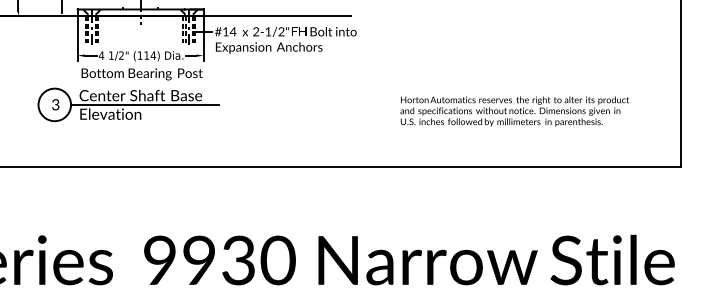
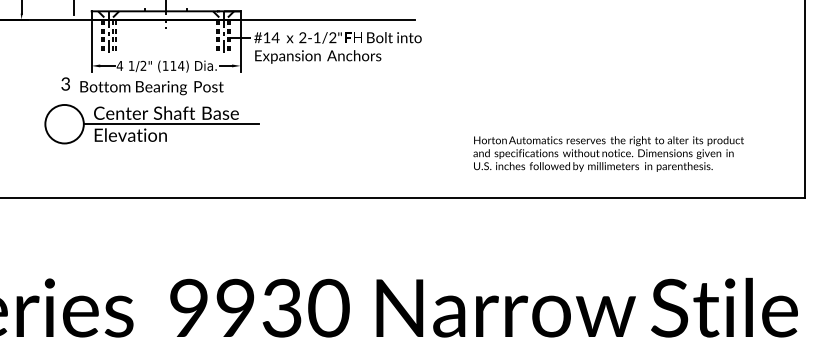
text: (141, 74) -> (151, 88), moved
text: (55, 104) -> (65, 83), moved
text: (514, 111) -> (608, 153), moved

